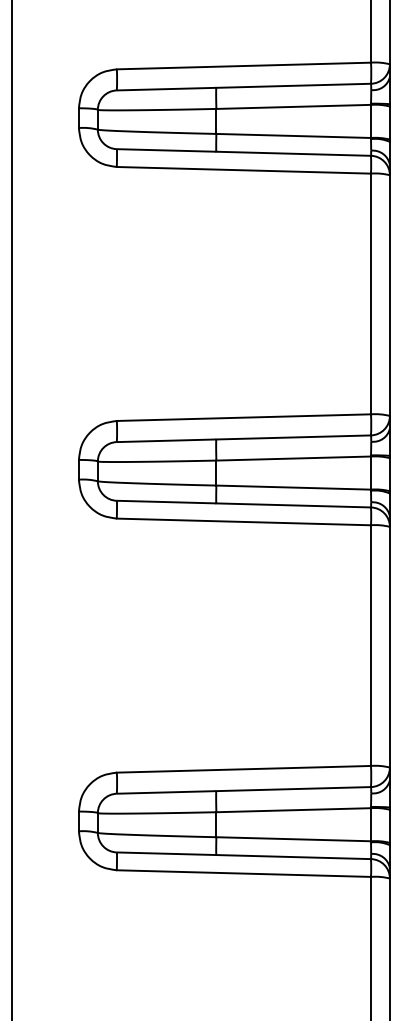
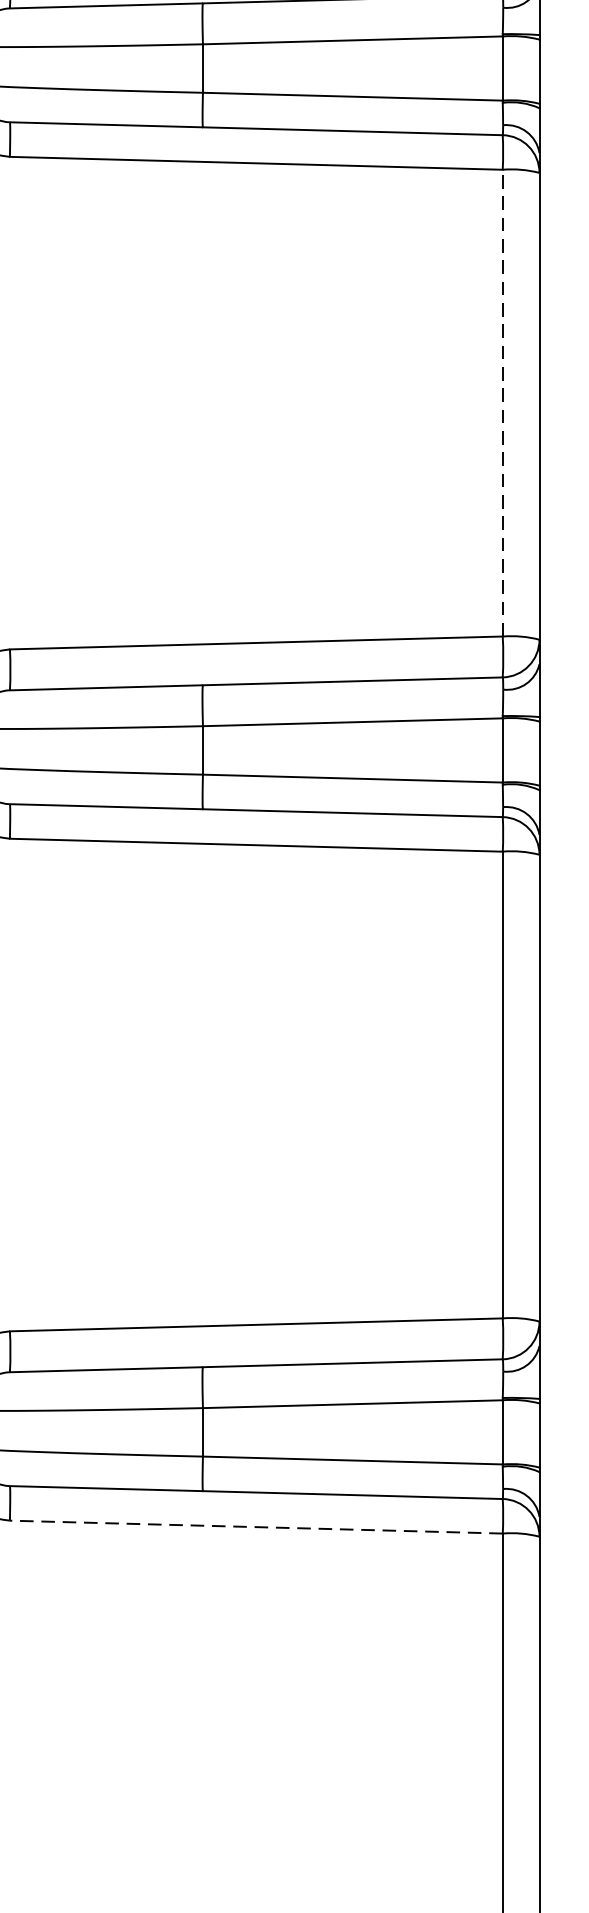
line: (370, 293) -> (501, 402), solid -> dashed
line: (243, 873) -> (255, 1526), solid -> dashed

